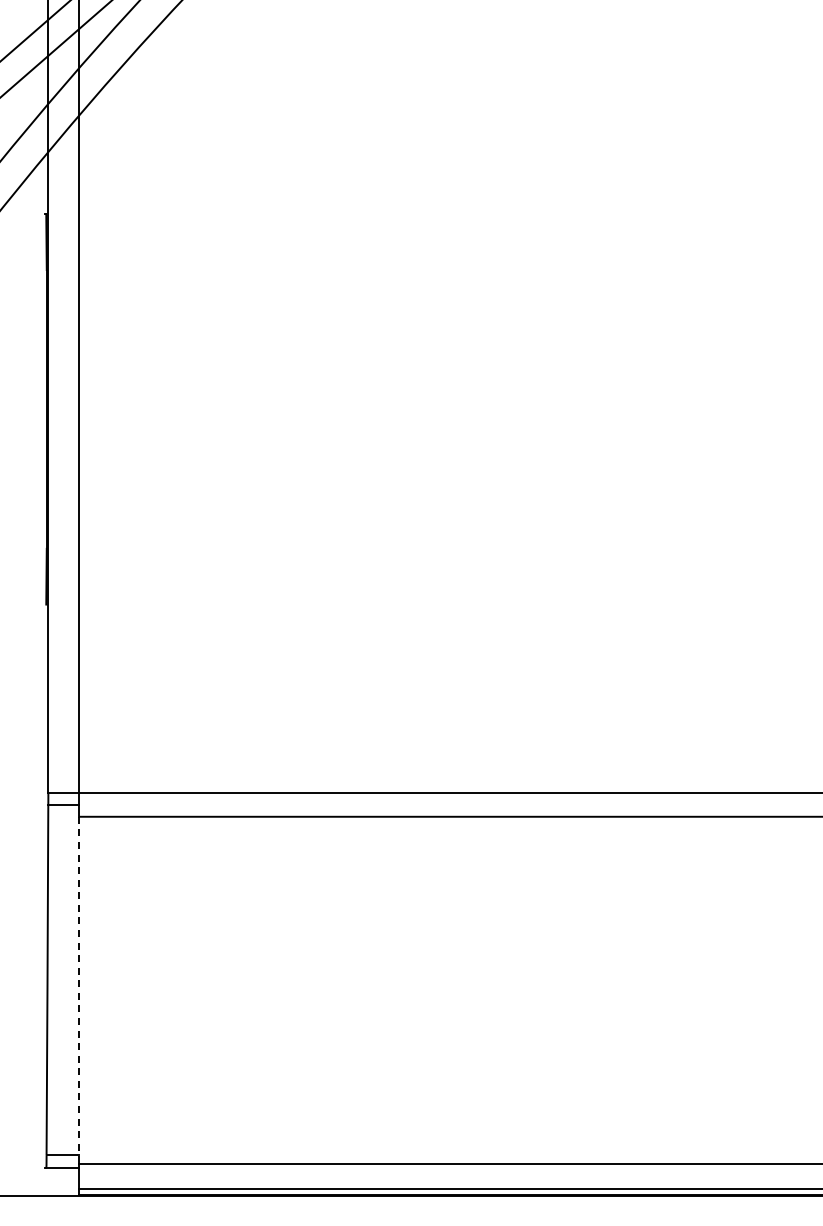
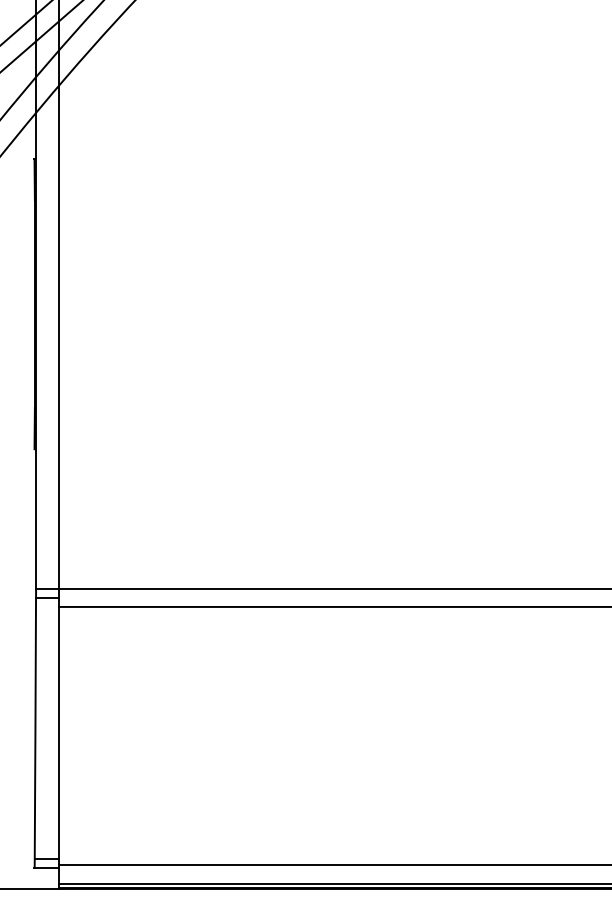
line: (78, 990) -> (58, 736), dashed -> solid

